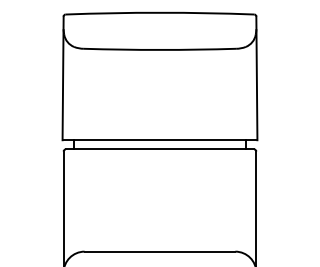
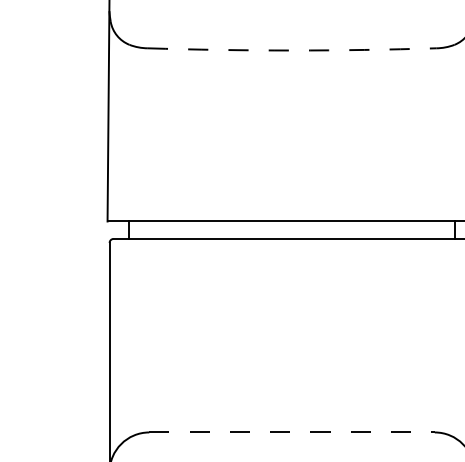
arc: (160, 49) -> (293, 49), solid -> dashed
line: (160, 251) -> (293, 432), solid -> dashed

